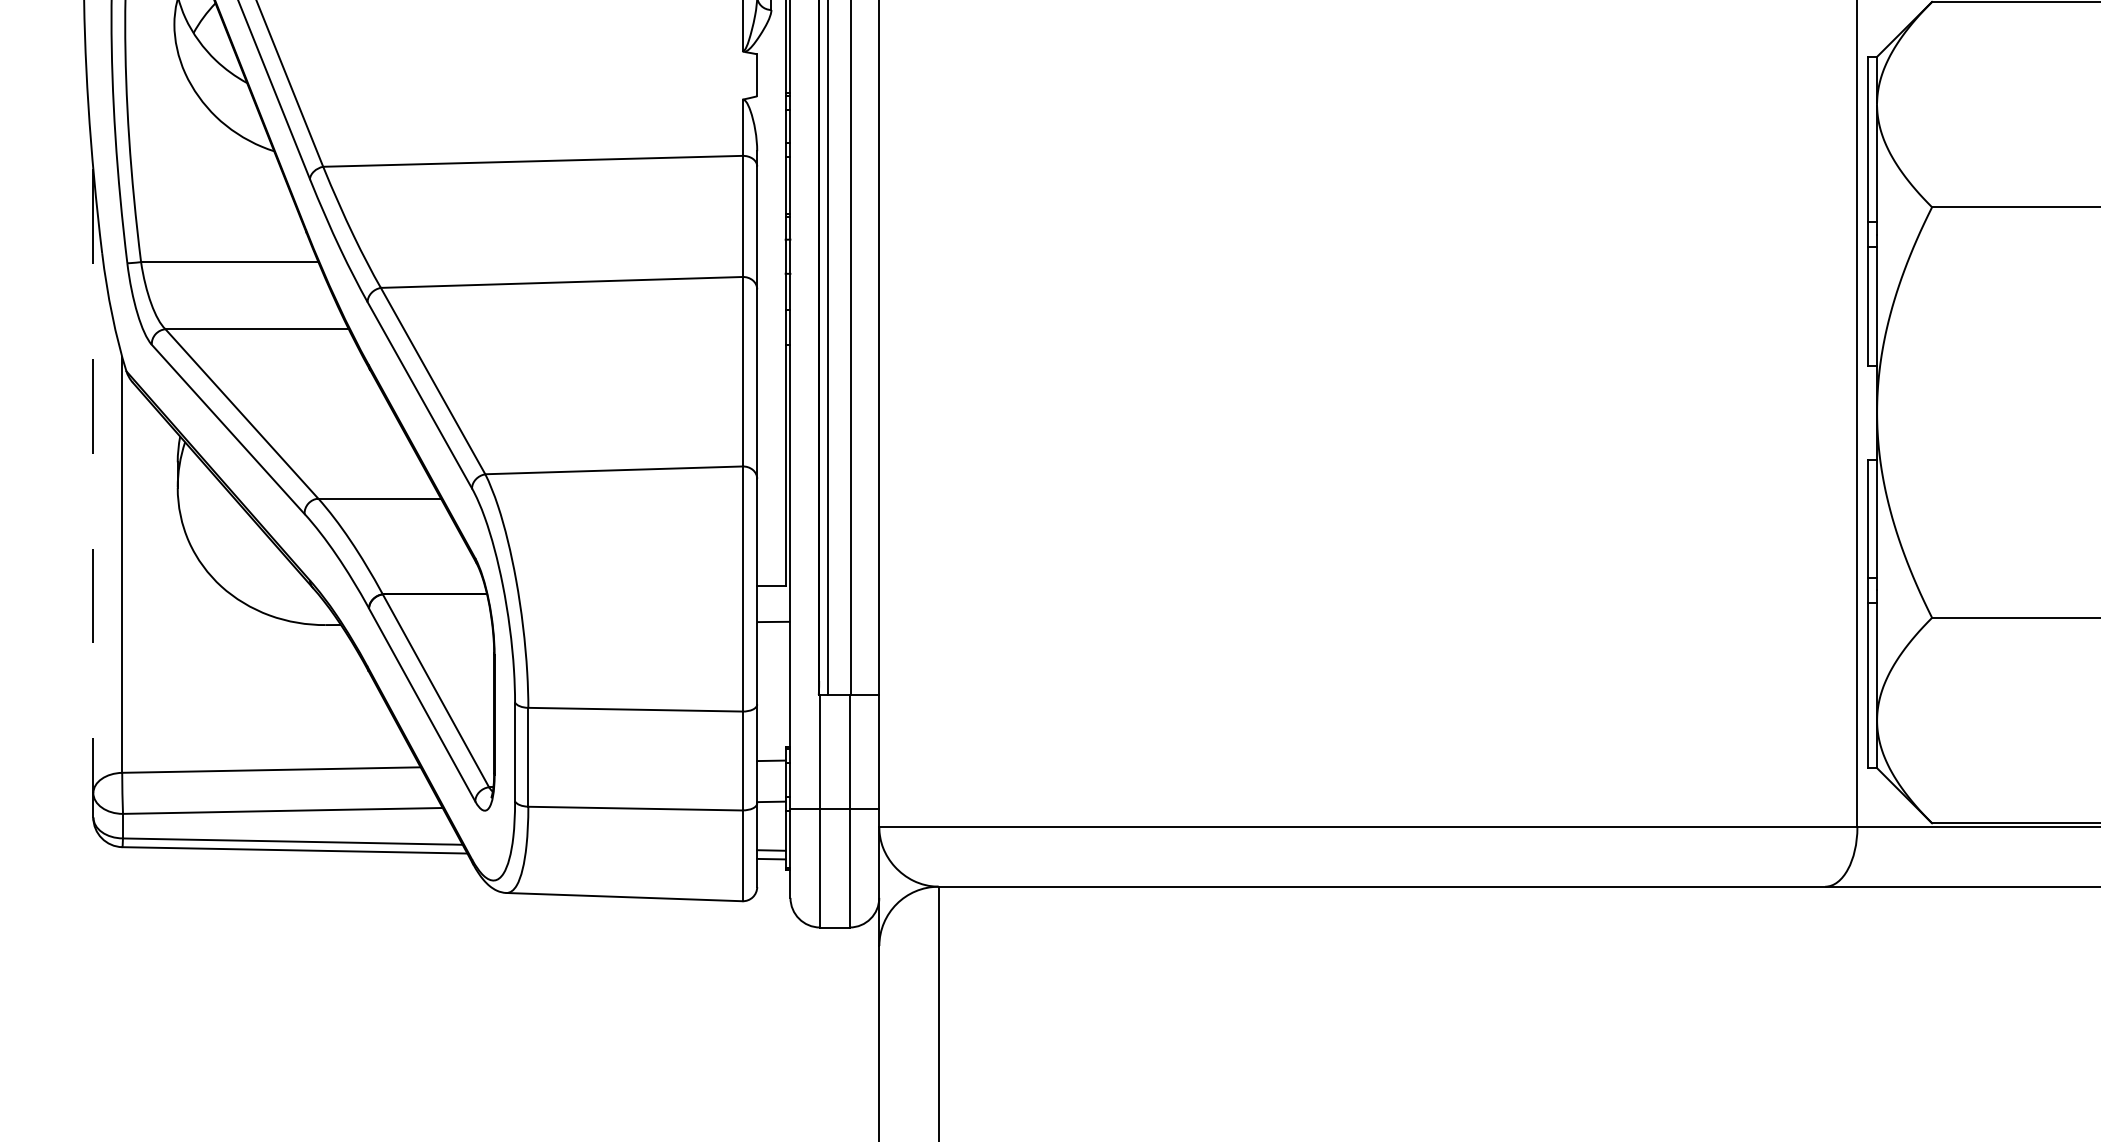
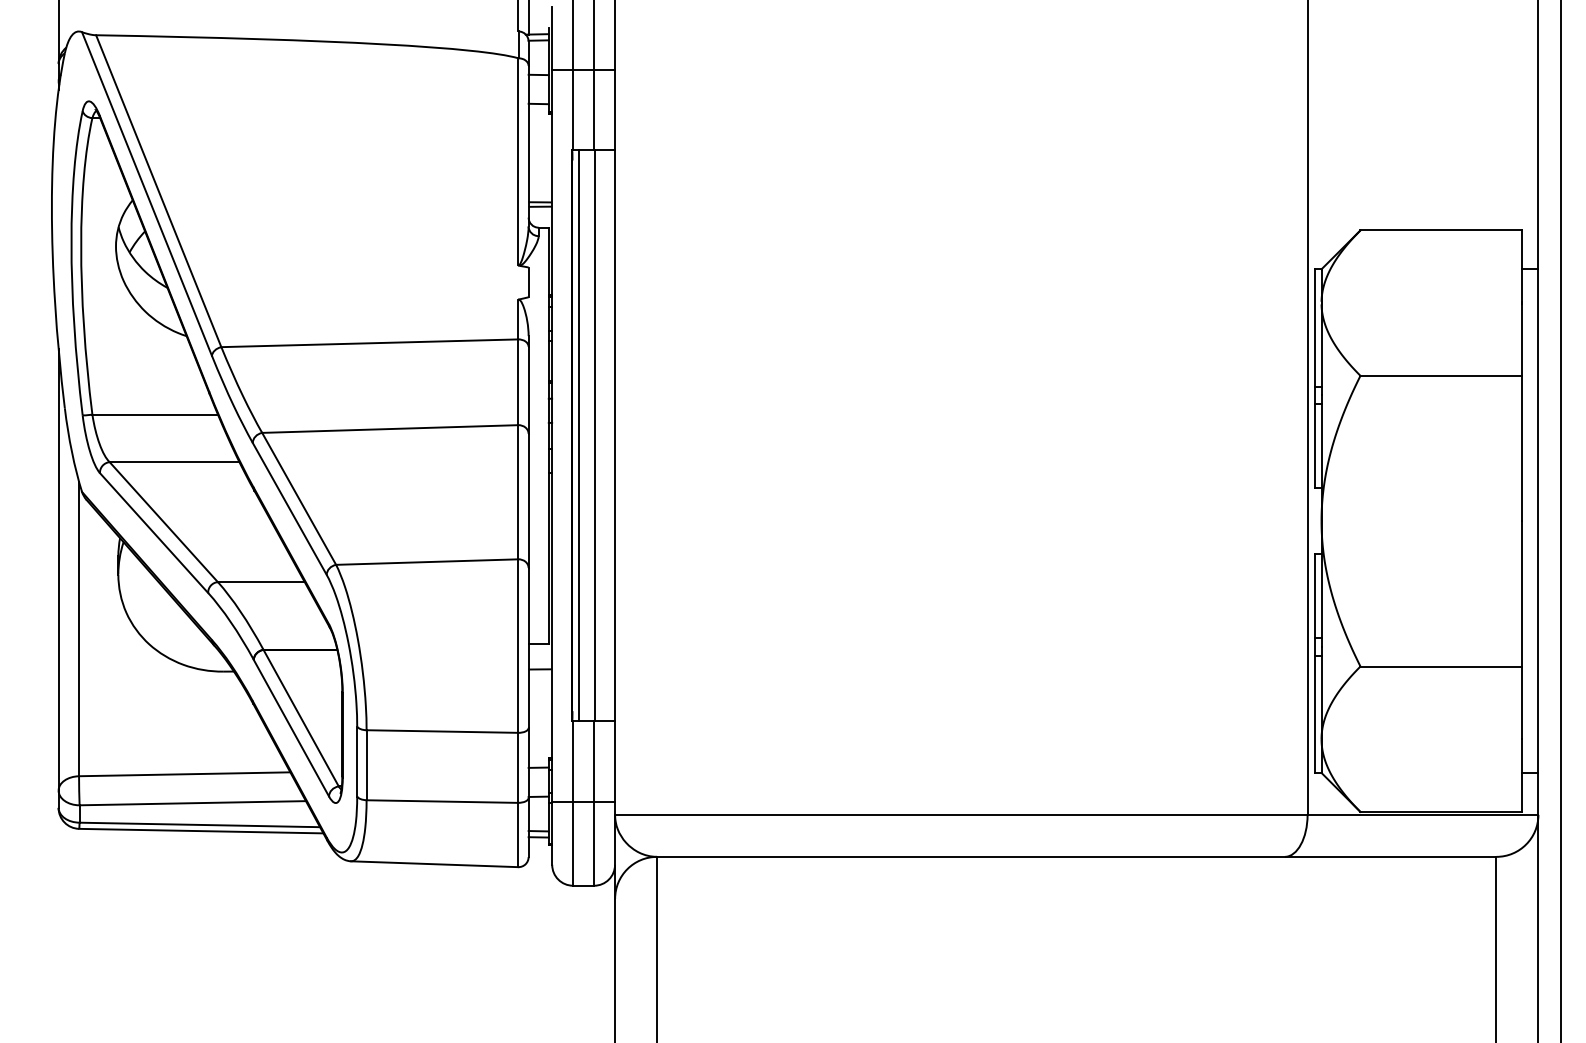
line: (93, 480) -> (58, 569), dashed -> solid

